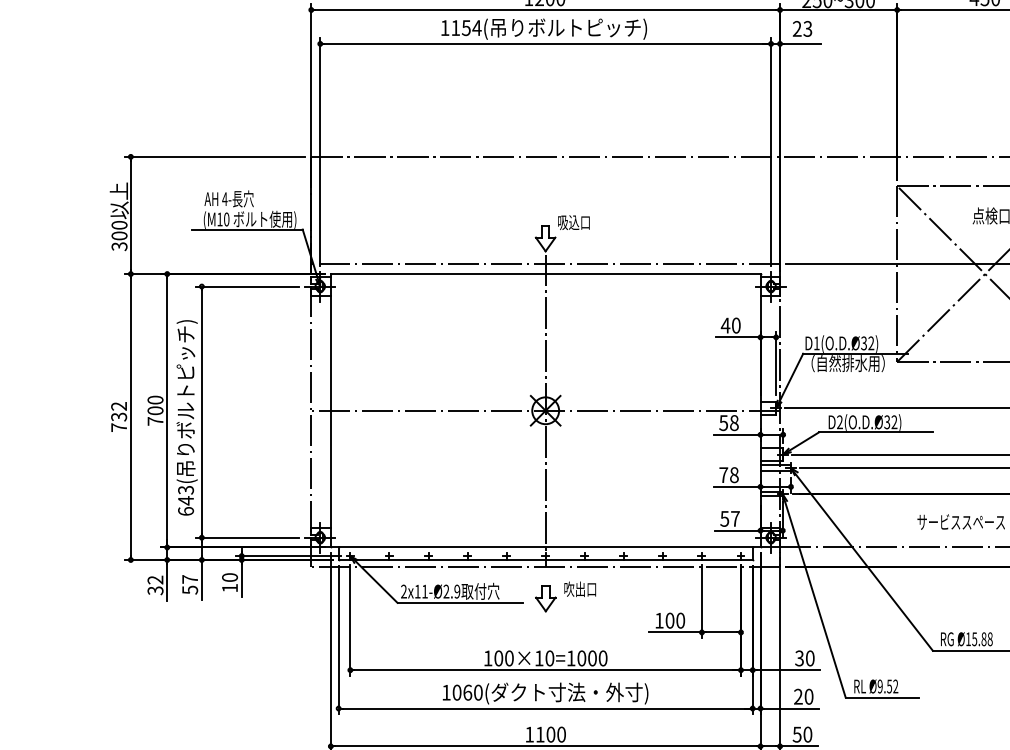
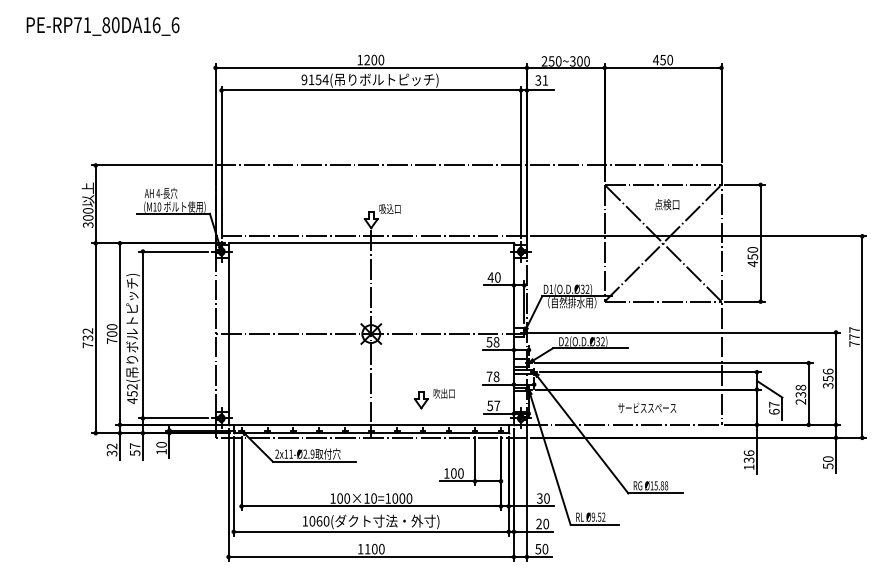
text: (445, 27) -> (304, 79), 1154( -> 9154(
text: (801, 28) -> (541, 80), 23 -> 31
text: (186, 501) -> (132, 394), 643( -> 452(
part: (565, 596) -> (434, 398), moved

